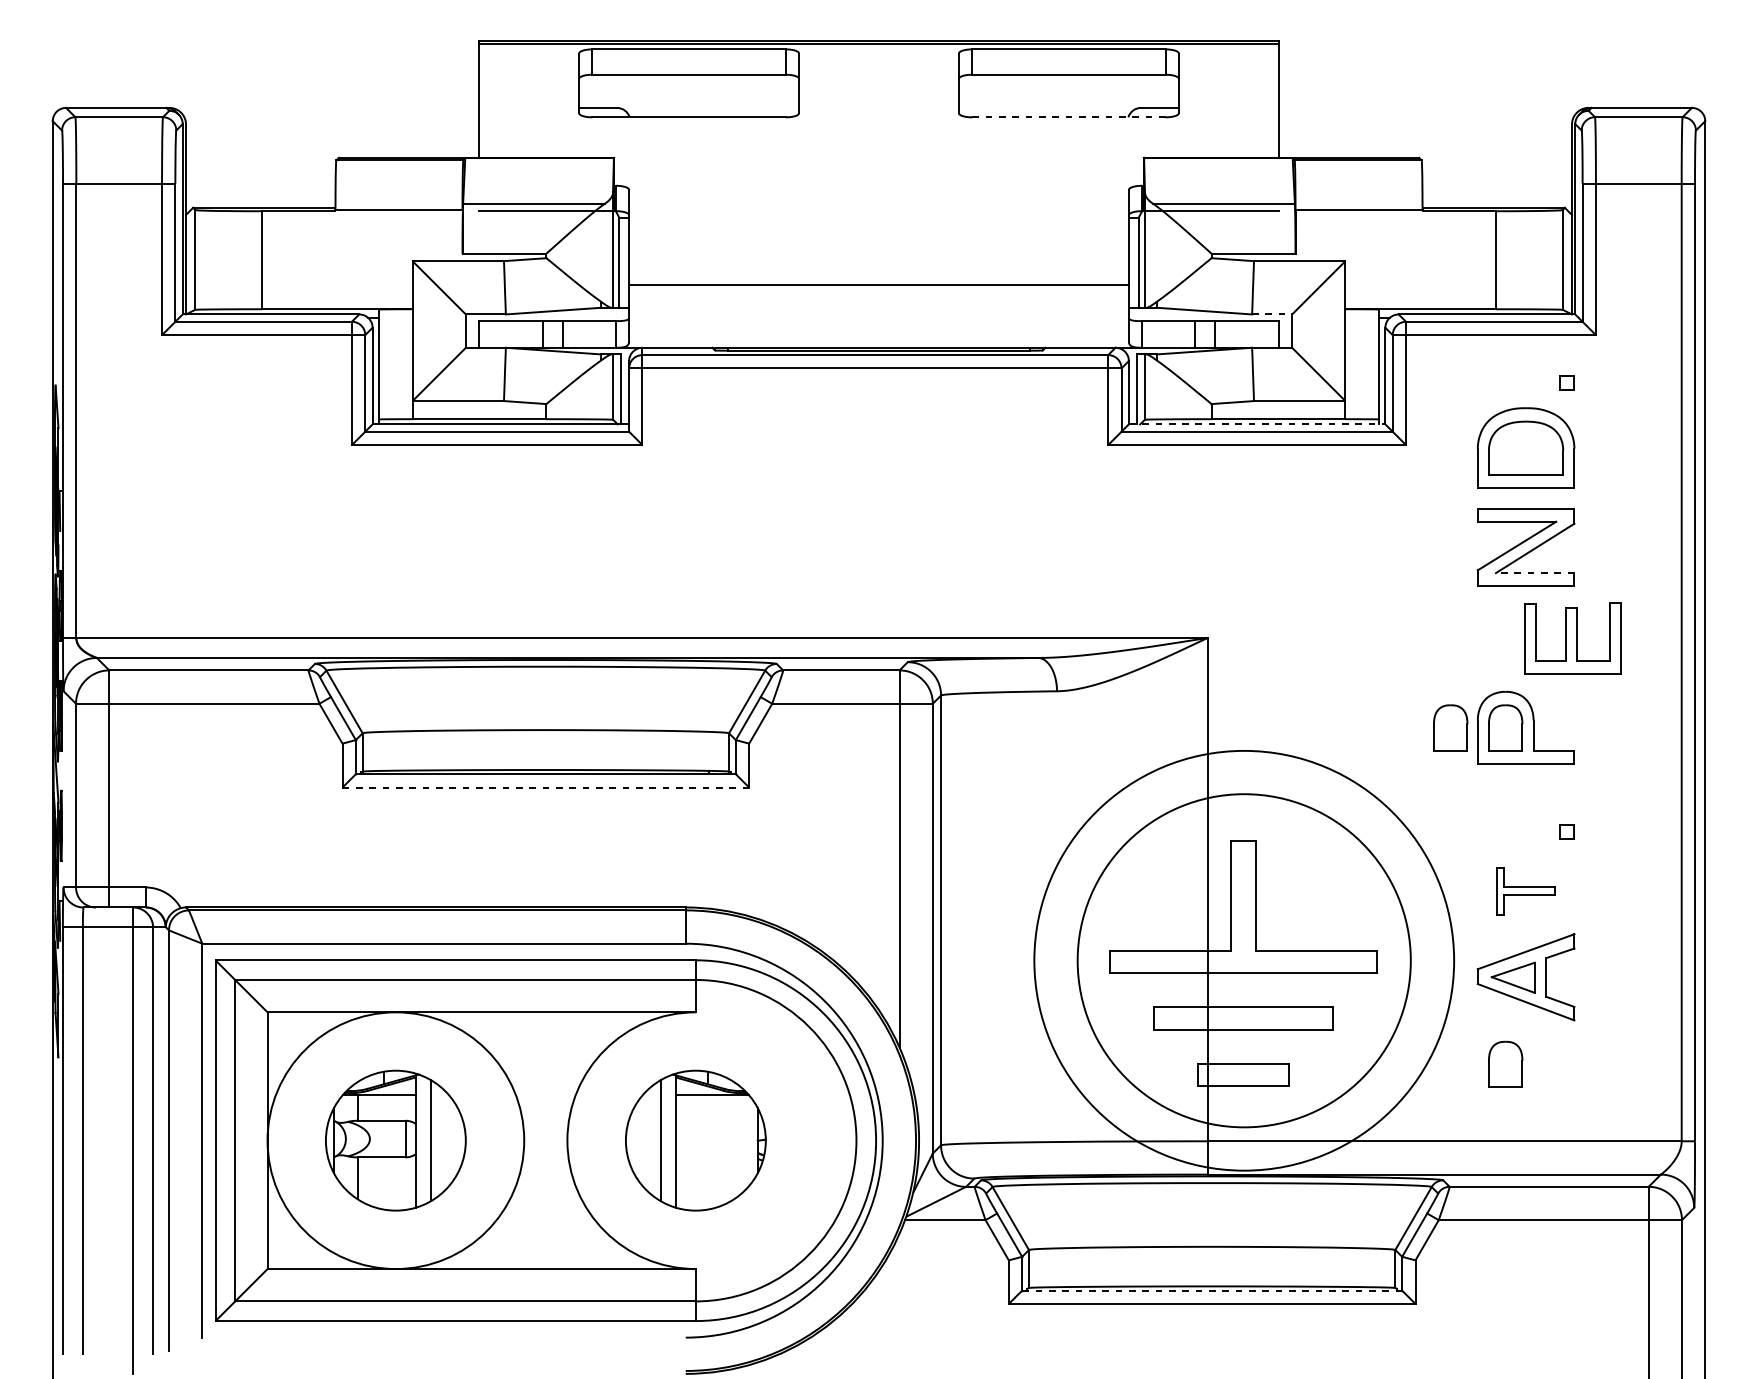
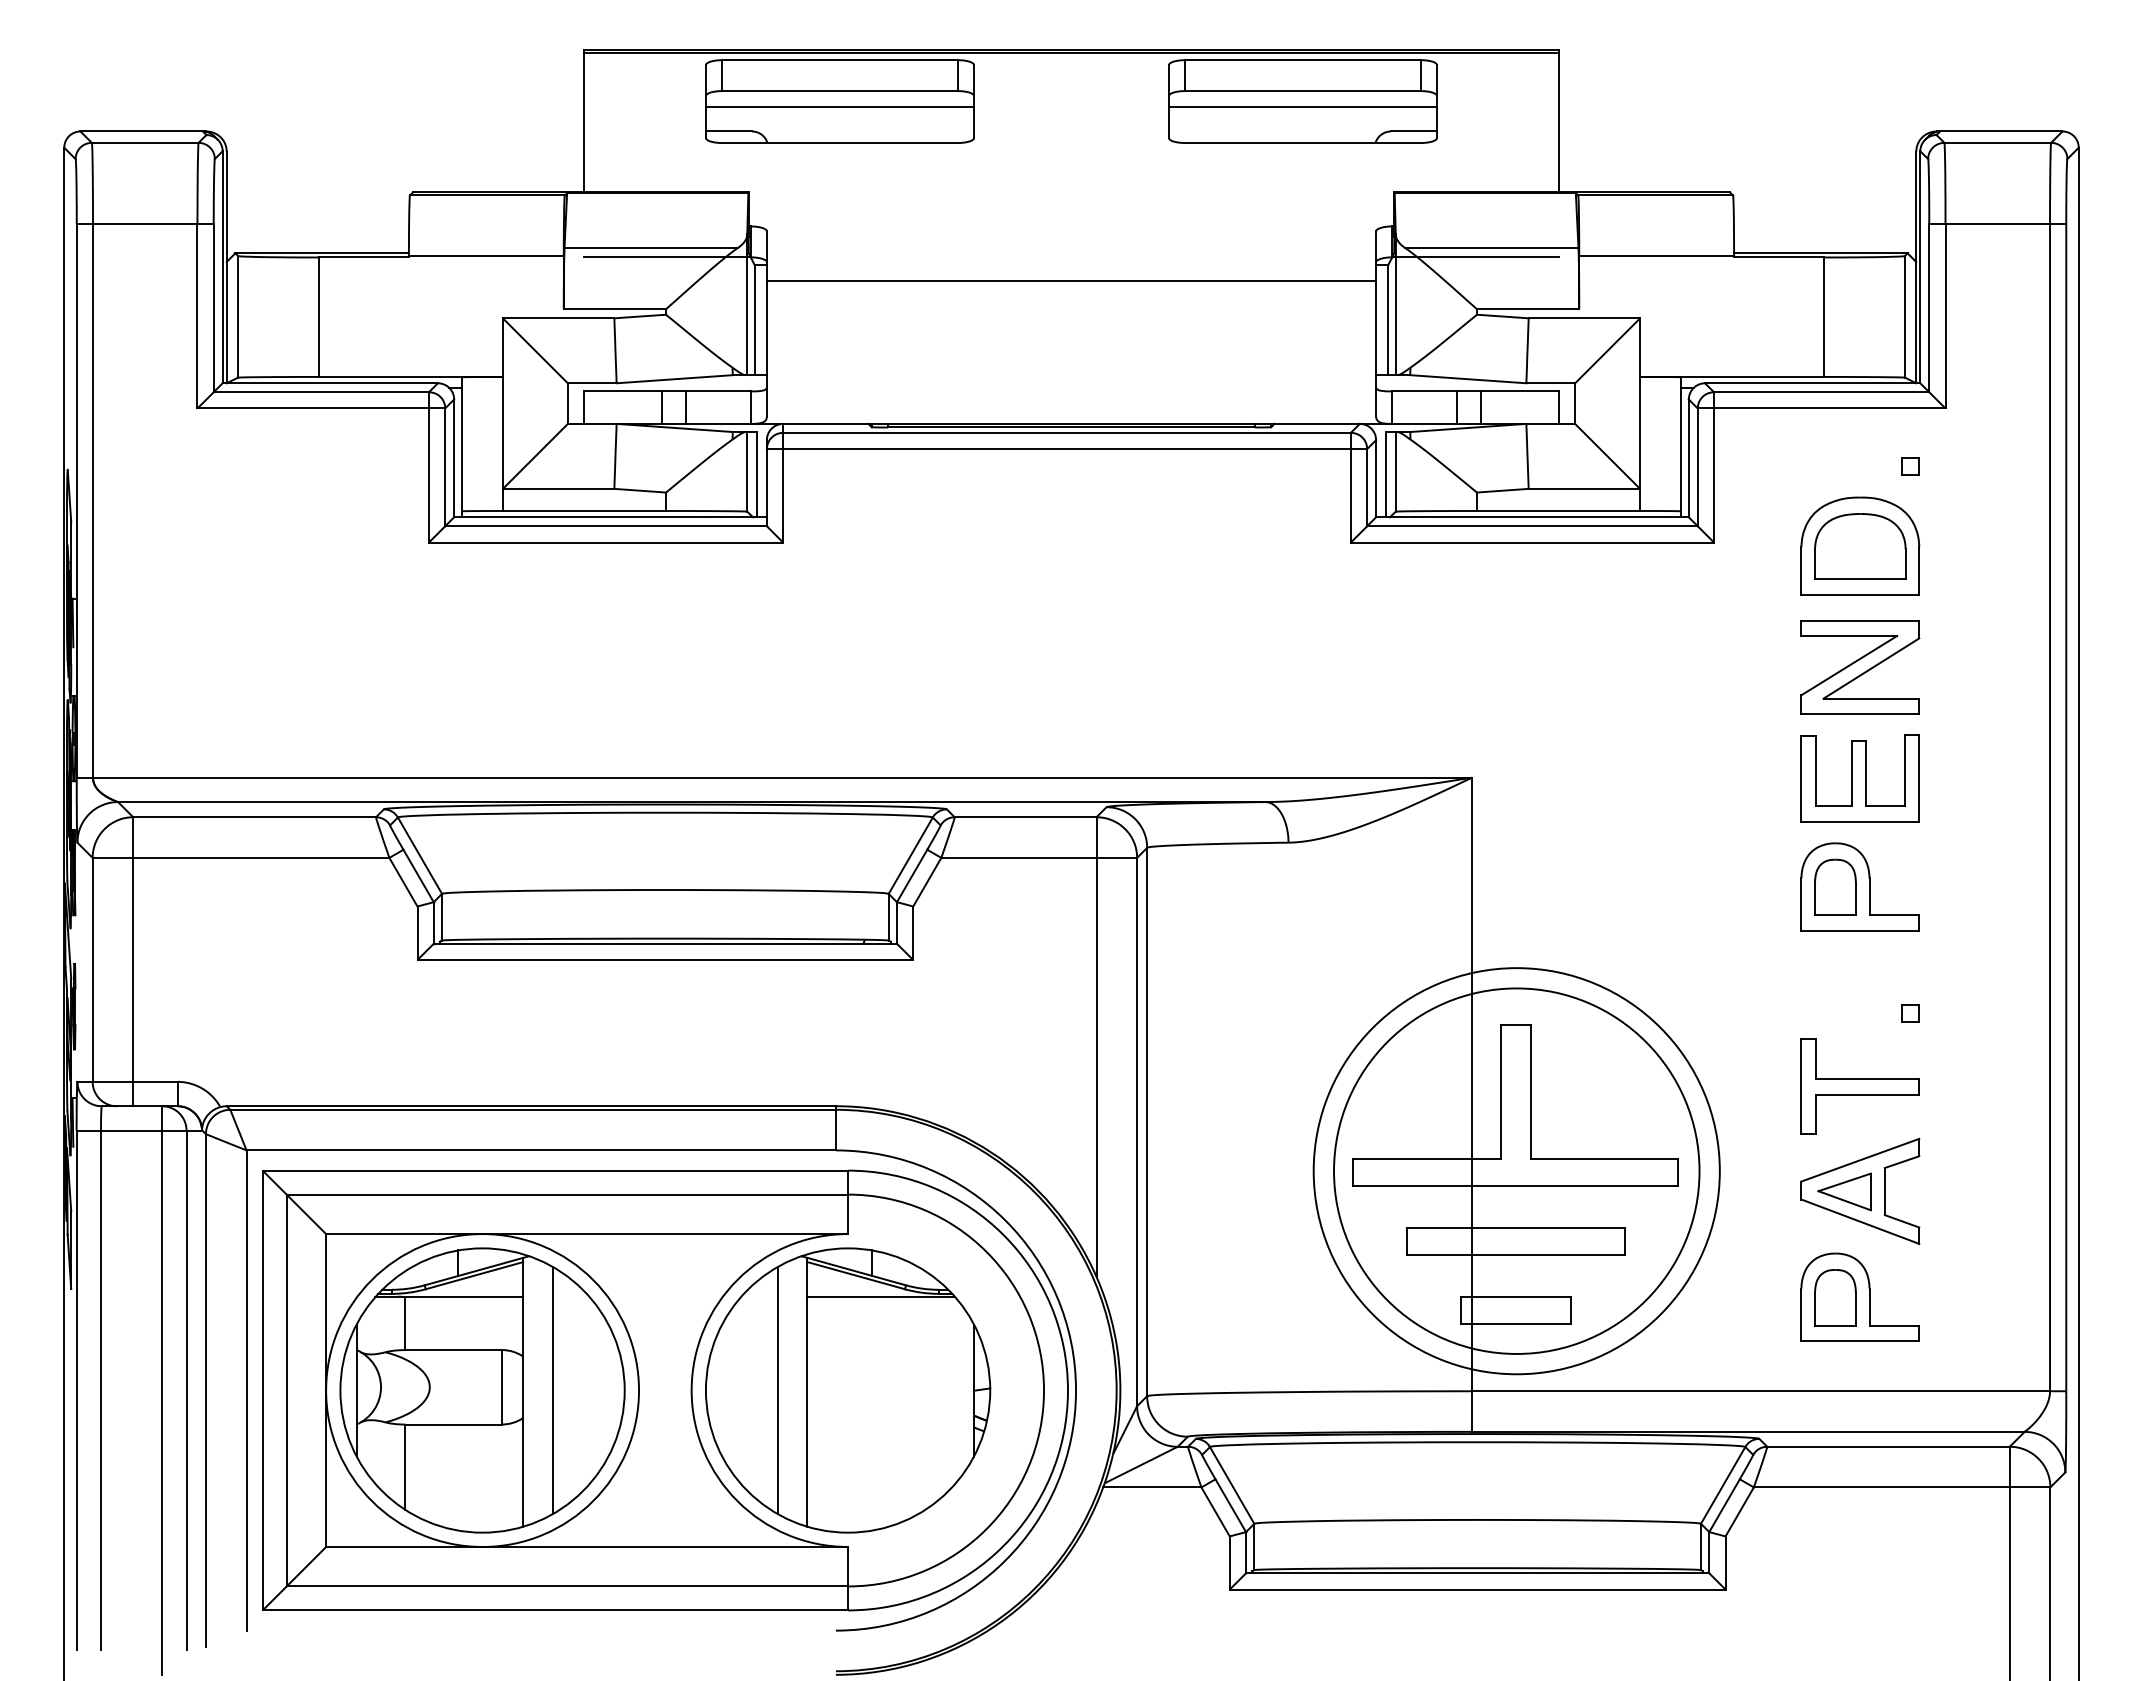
line: (688, 88) -> (839, 107), added
line: (1068, 88) -> (1302, 107), added
line: (1068, 117) -> (1302, 143), dashed -> solid
line: (879, 285) -> (1071, 281), moved
line: (1272, 314) -> (1551, 383), dashed -> solid
line: (1257, 424) -> (1532, 517), dashed -> solid
line: (1535, 573) -> (1871, 698), dashed -> solid
part: (1572, 638) -> (1859, 778), moved
part: (1450, 727) -> (1768, 886), removed
line: (545, 787) -> (665, 960), dashed -> solid
part: (1525, 891) -> (1859, 1086), size x1.67
circle: (1244, 960) -> (1516, 1170), size x0.71
part: (1525, 1063) -> (1859, 1296), added
part: (395, 1140) -> (482, 1390), size x1.67
part: (696, 1140) -> (848, 1390), size x1.67
line: (1212, 1290) -> (1477, 1573), dashed -> solid

